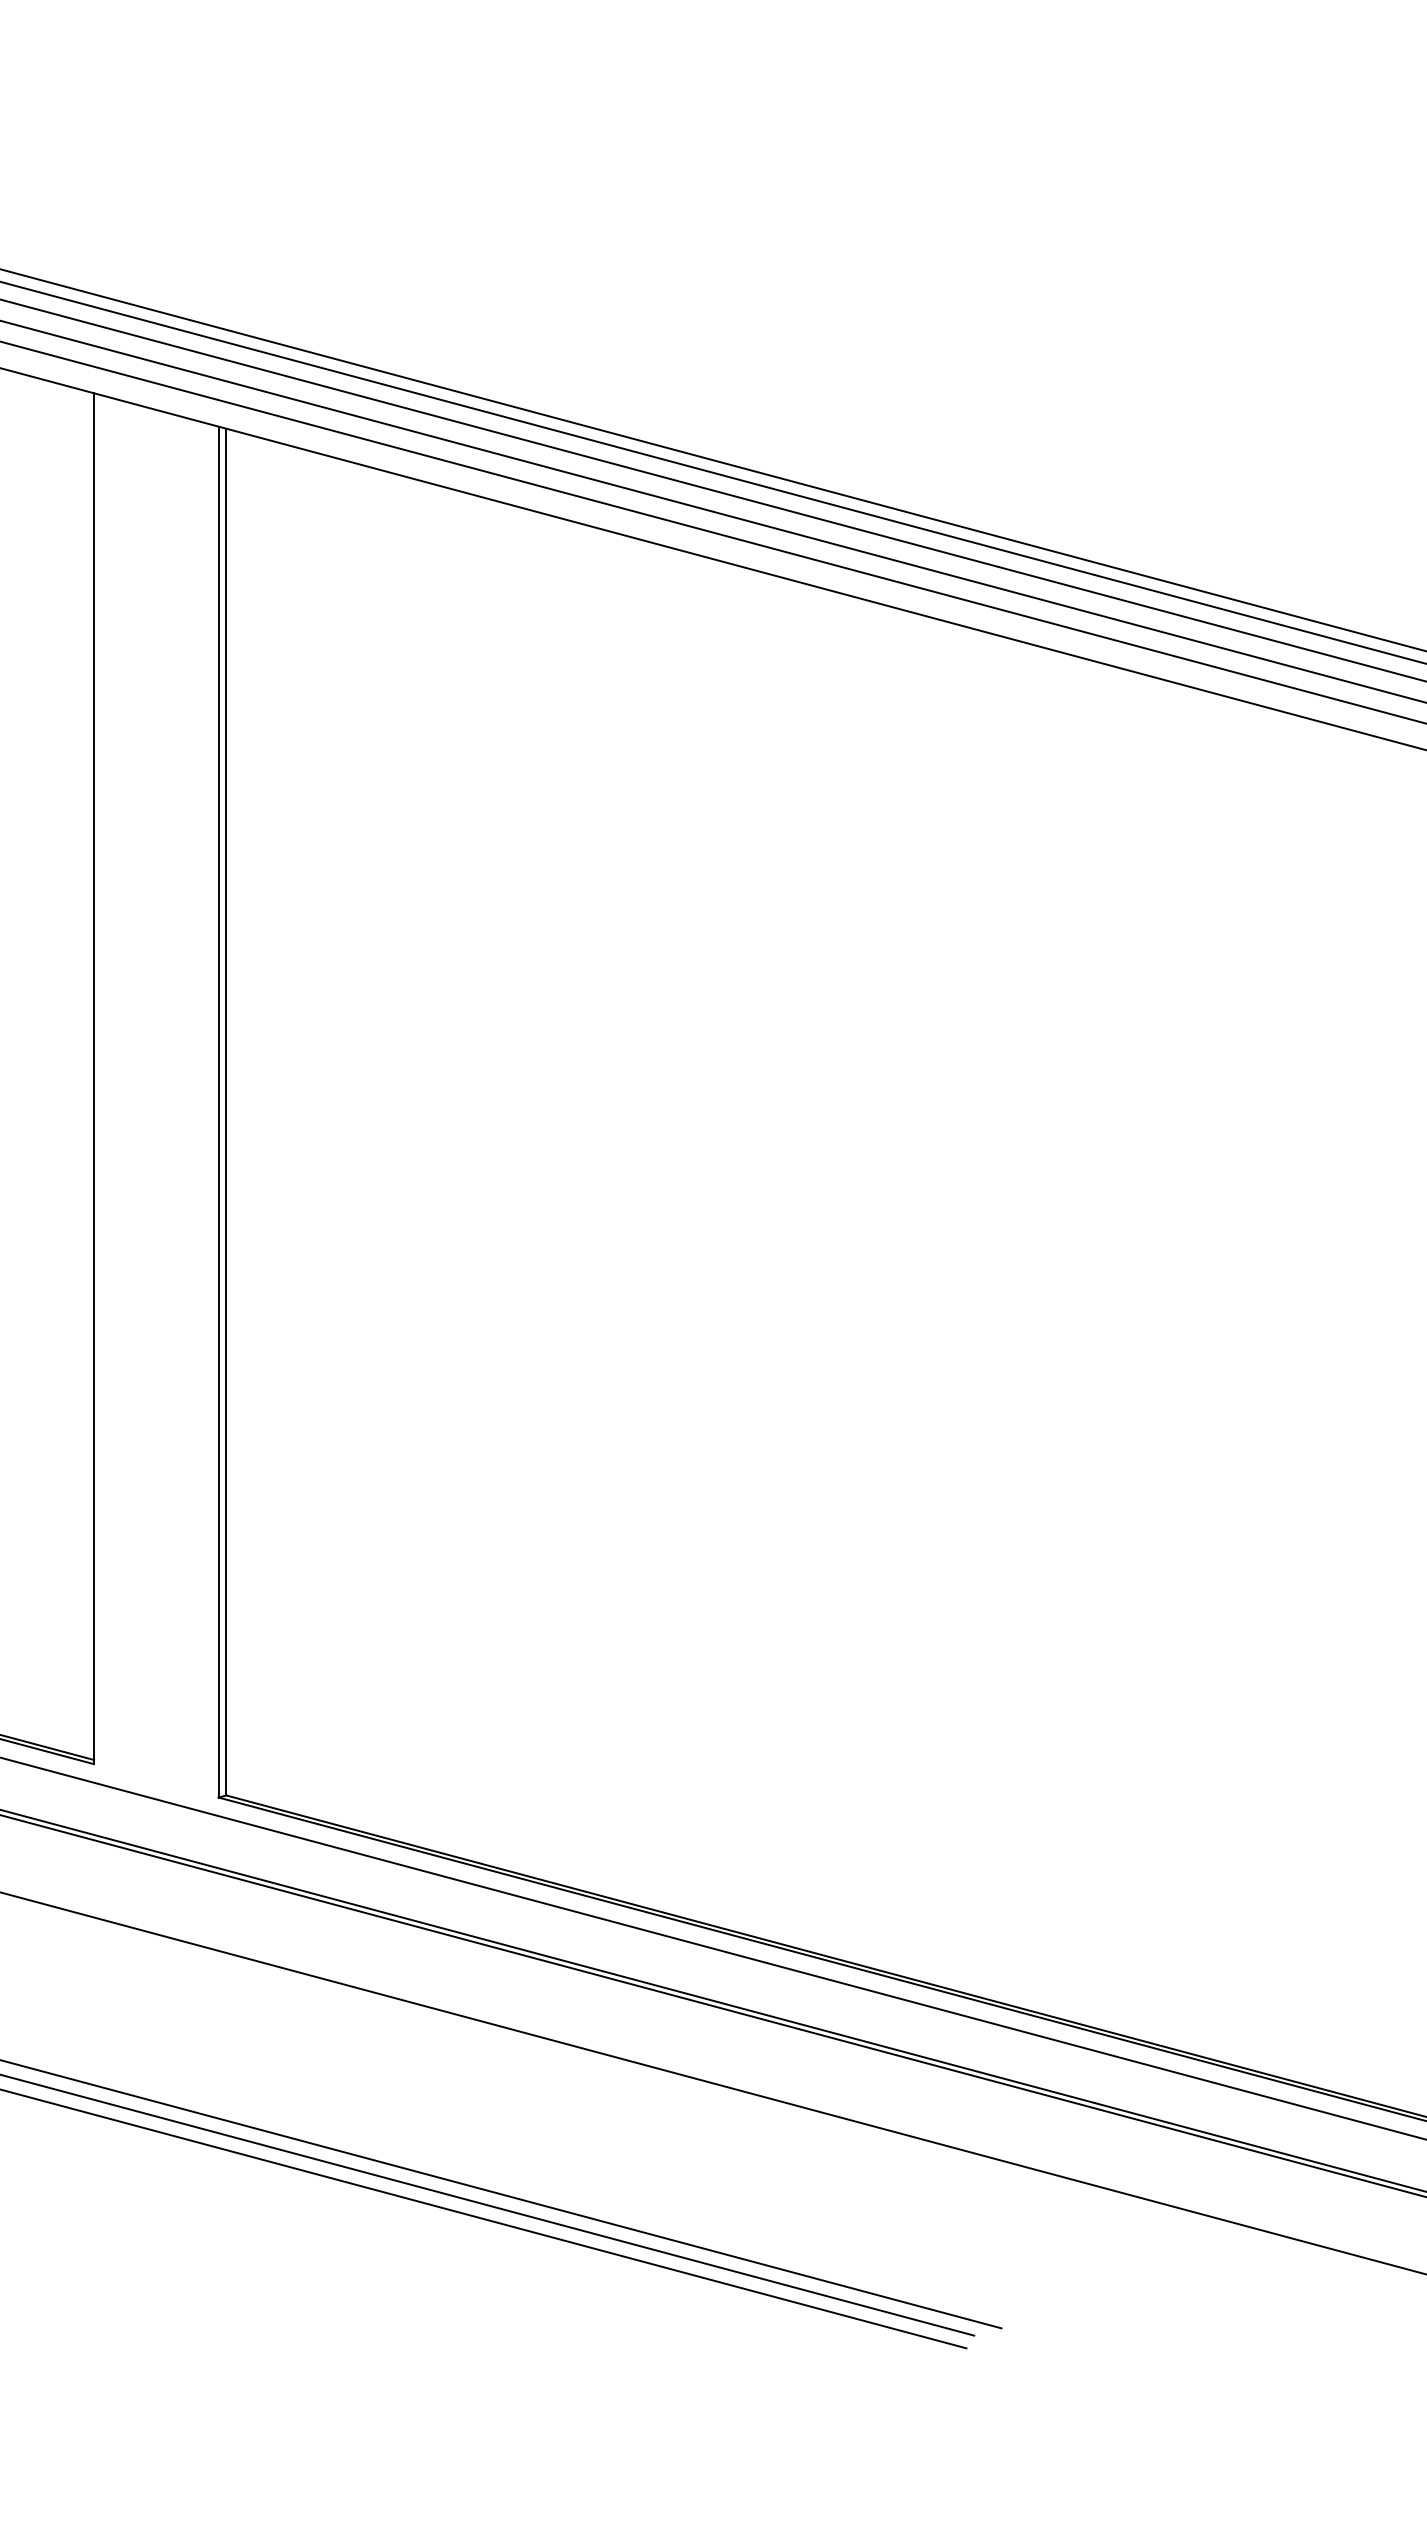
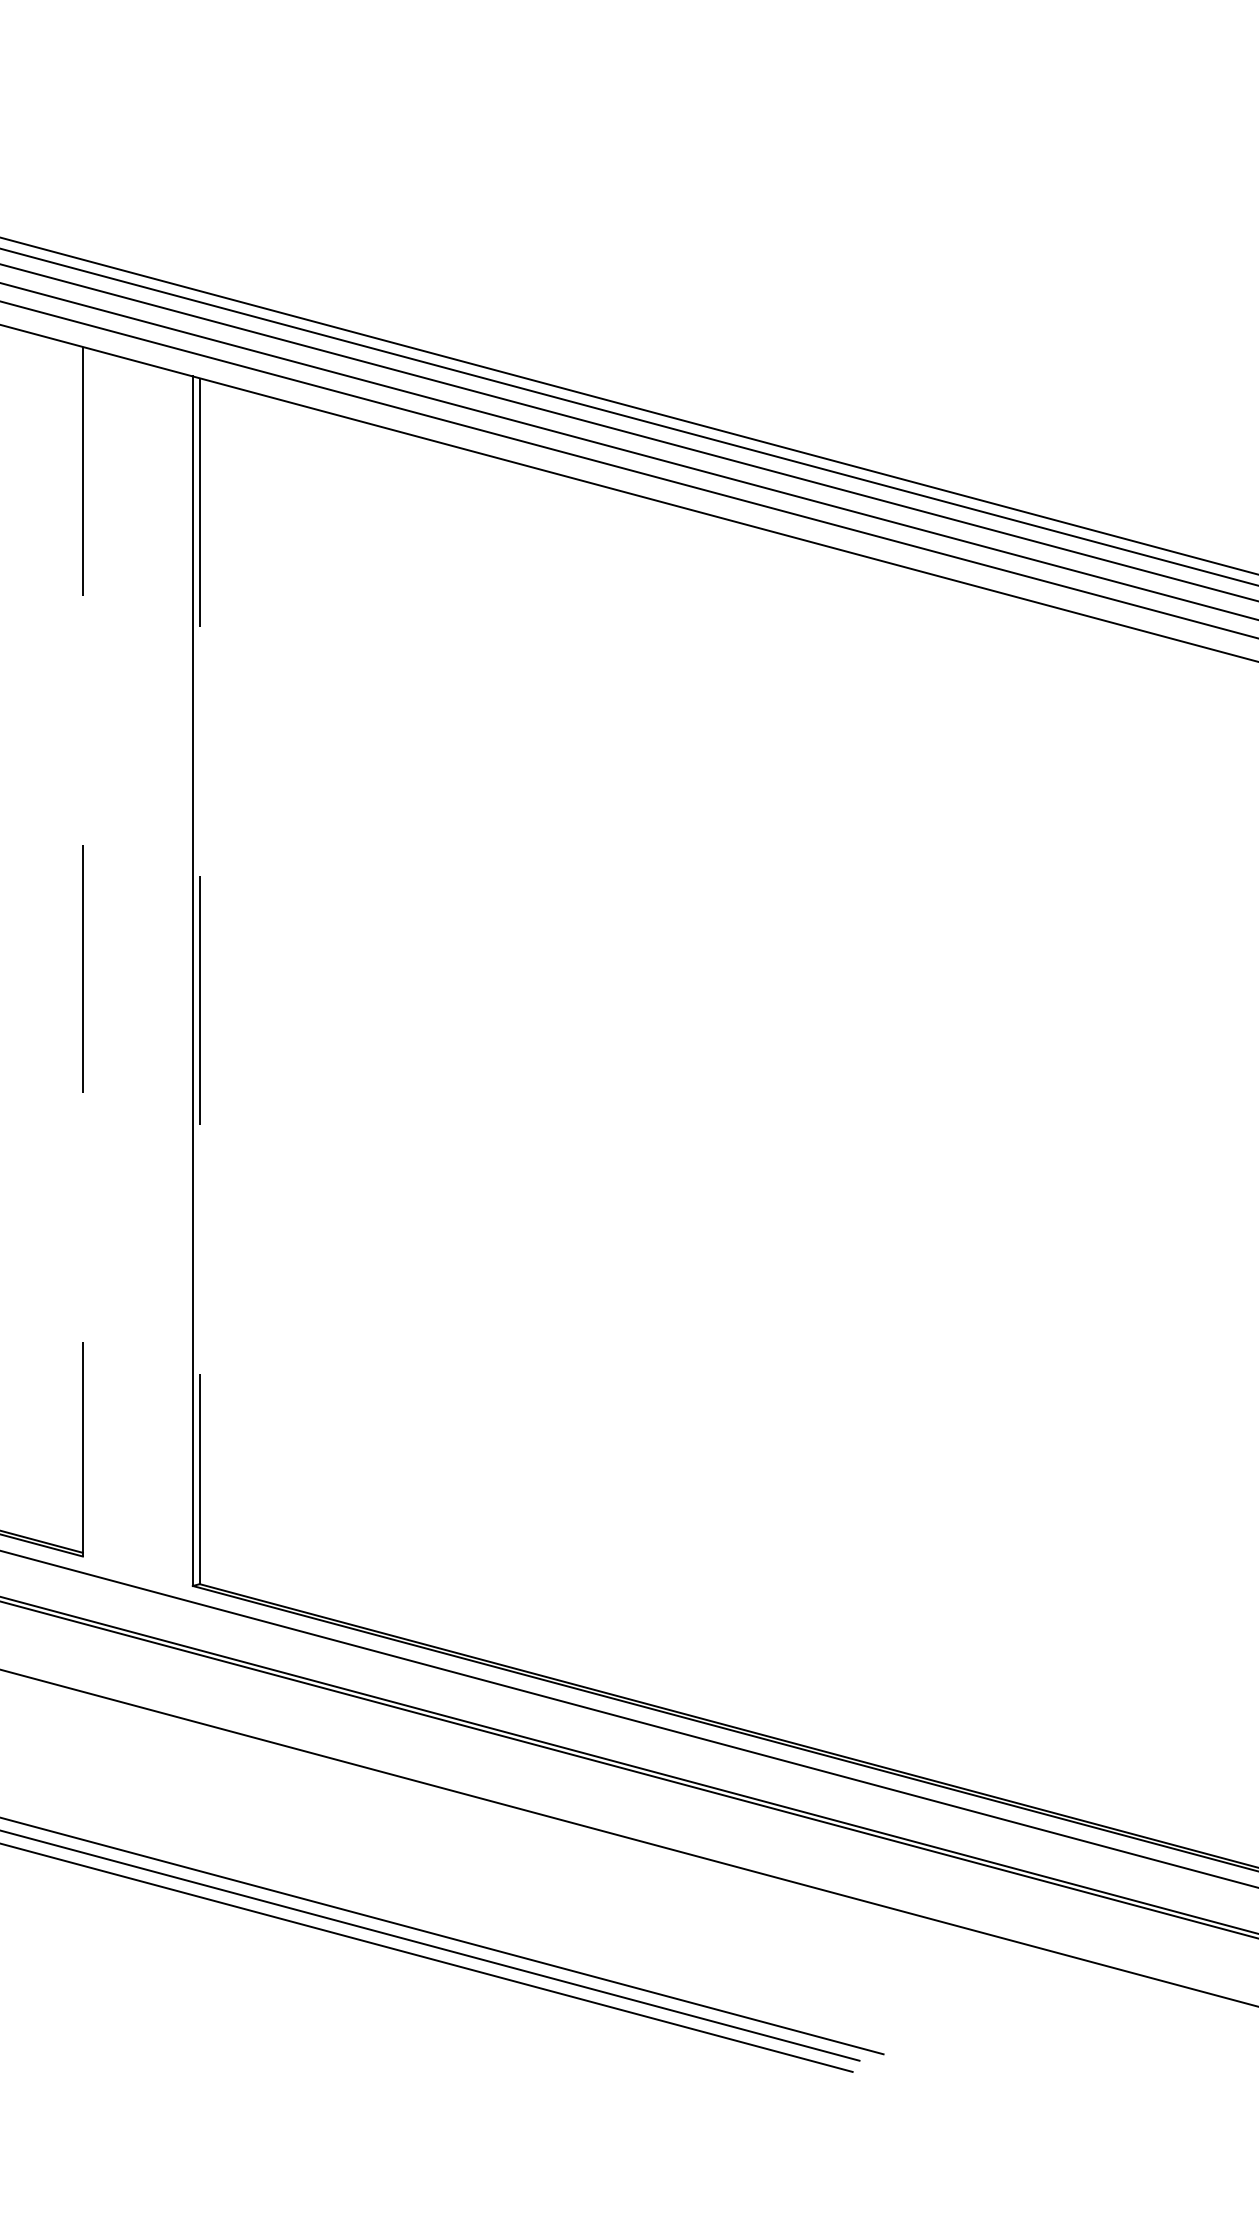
line: (94, 1079) -> (83, 952), solid -> dashed
line: (226, 1112) -> (199, 981), solid -> dashed

